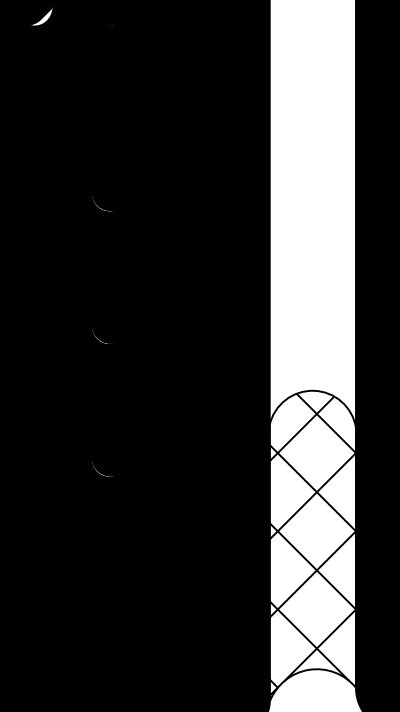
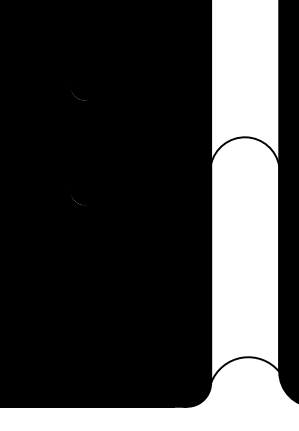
hatch: (312, 544) -> (244, 258), removed

